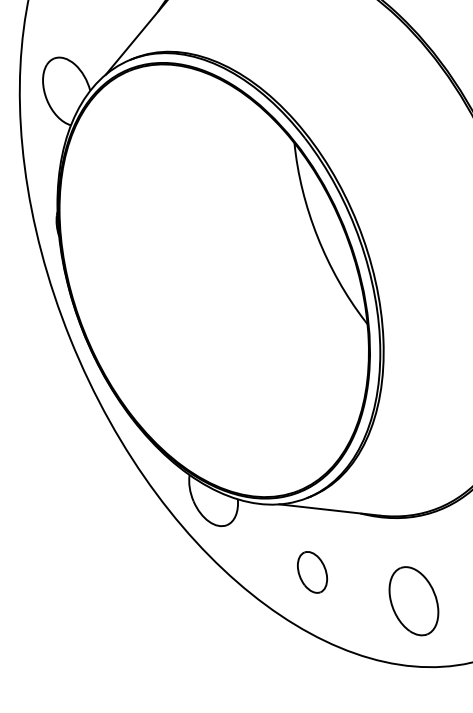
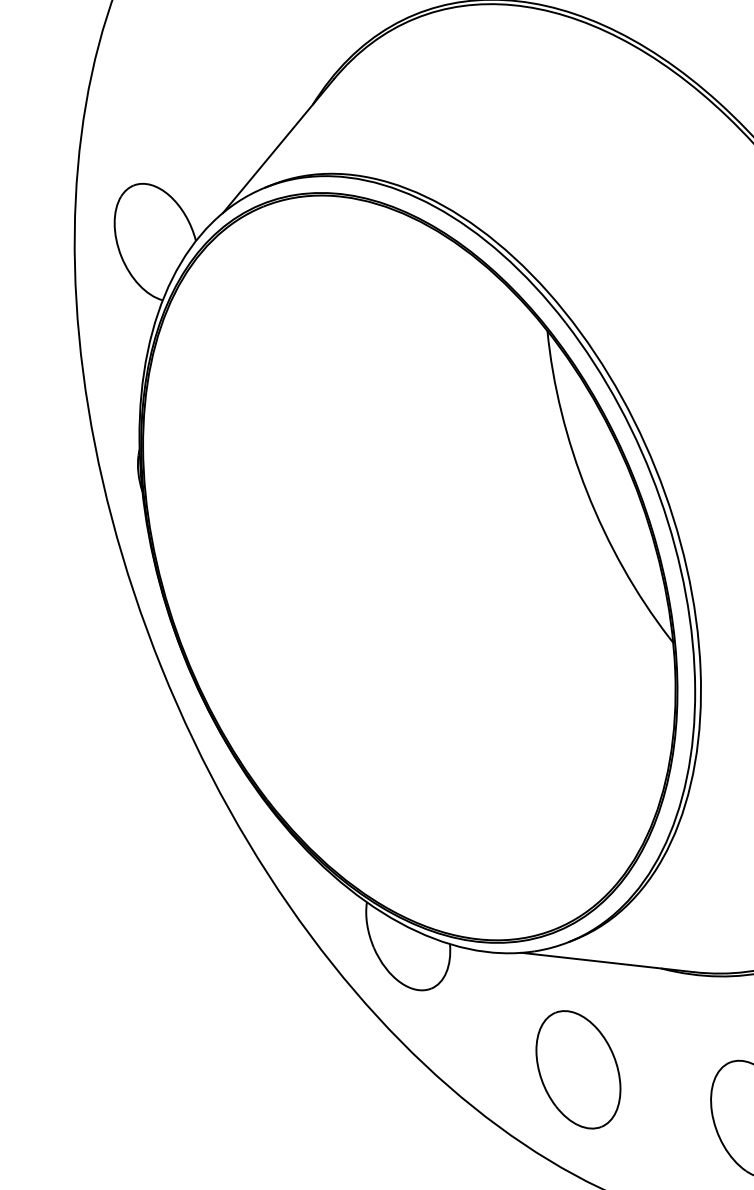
part: (312, 572) -> (578, 1070), size x1.67

